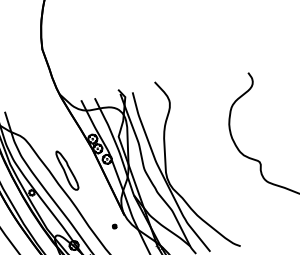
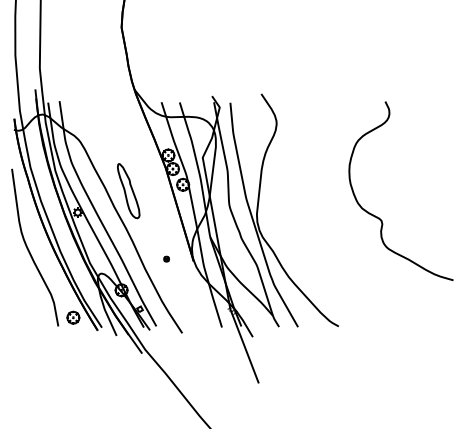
part: (114, 226) -> (166, 258), moved

